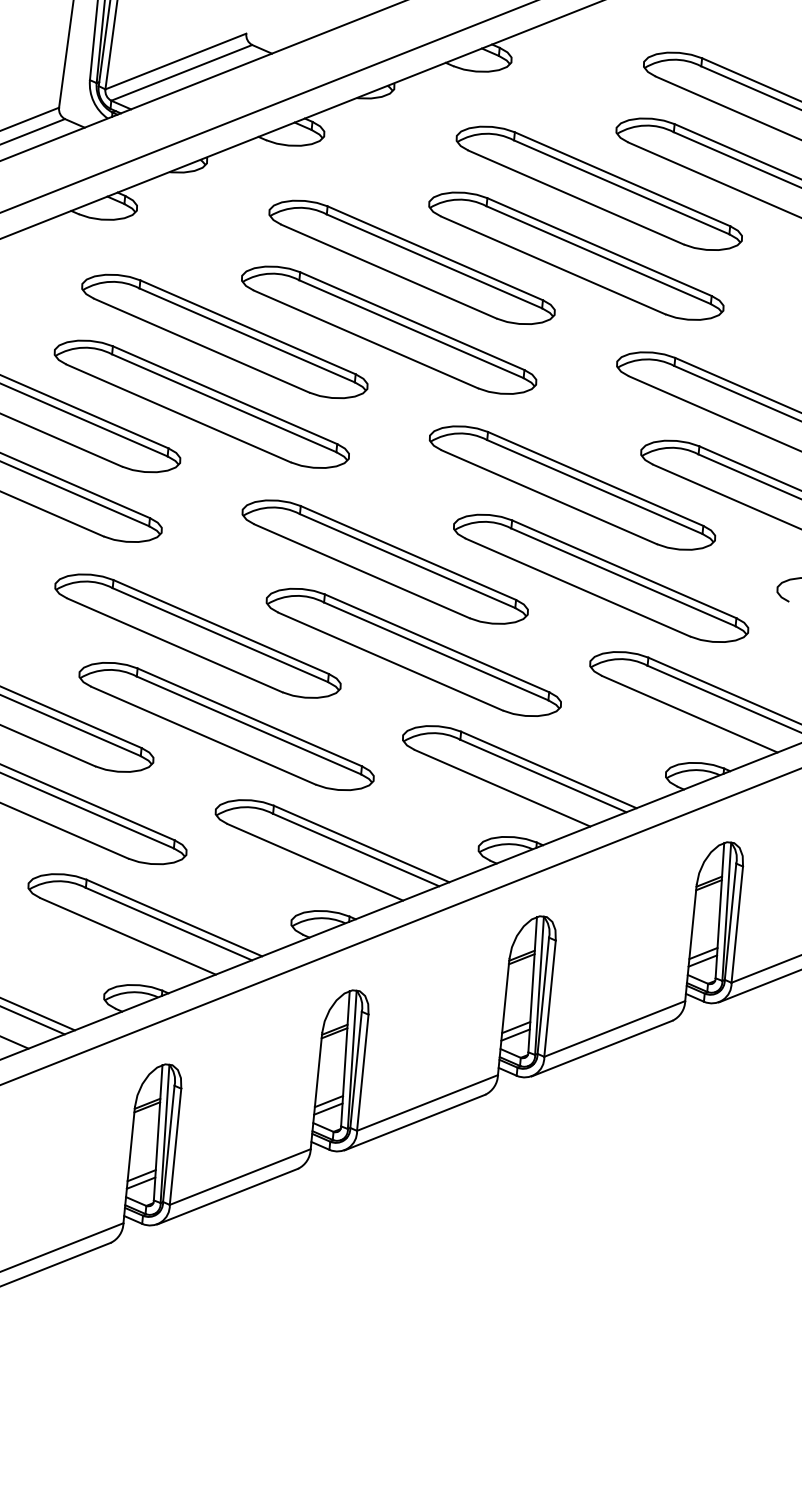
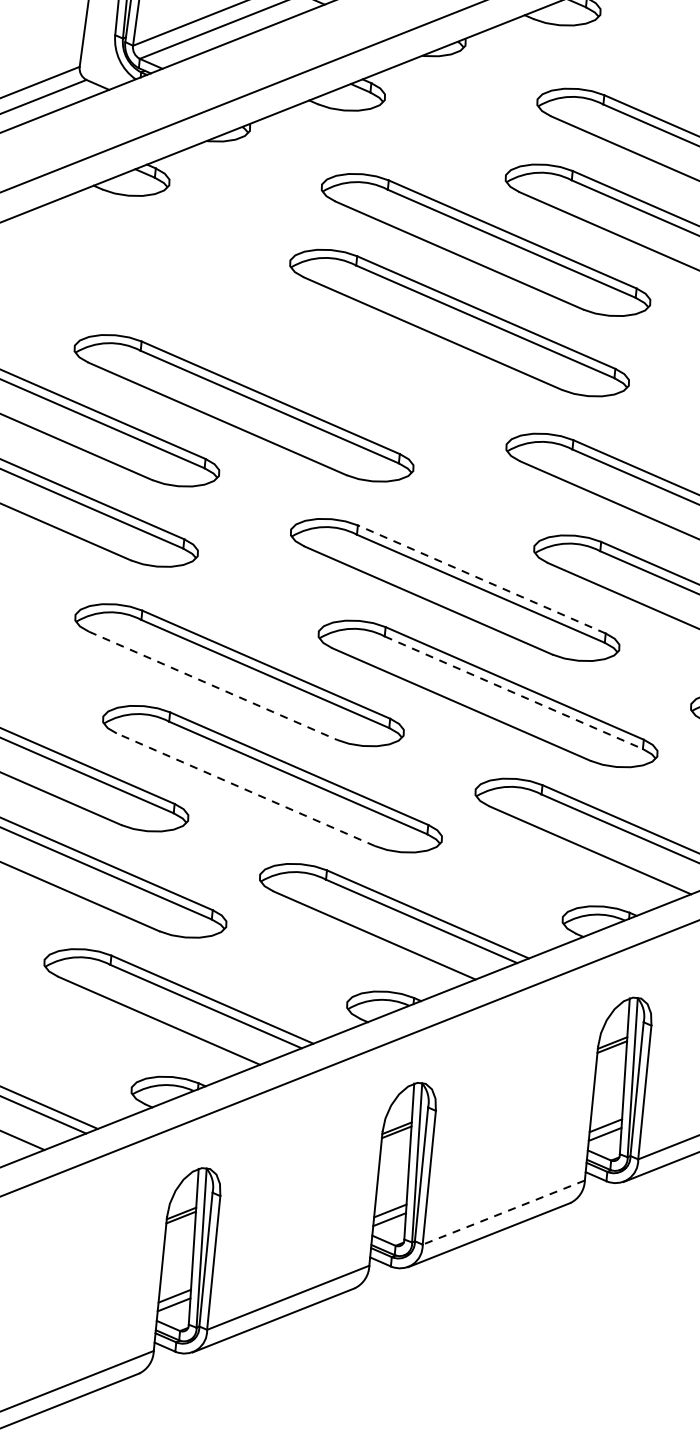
part: (224, 336) -> (270, 330), removed
line: (407, 552) -> (480, 578), solid -> dashed
line: (175, 645) -> (213, 685), solid -> dashed
line: (436, 651) -> (514, 692), solid -> dashed
line: (203, 735) -> (245, 789), solid -> dashed
line: (427, 1103) -> (503, 1213), solid -> dashed

